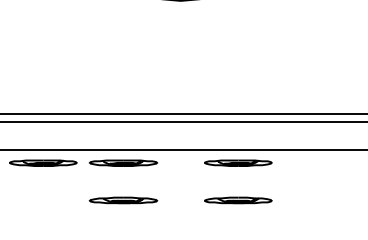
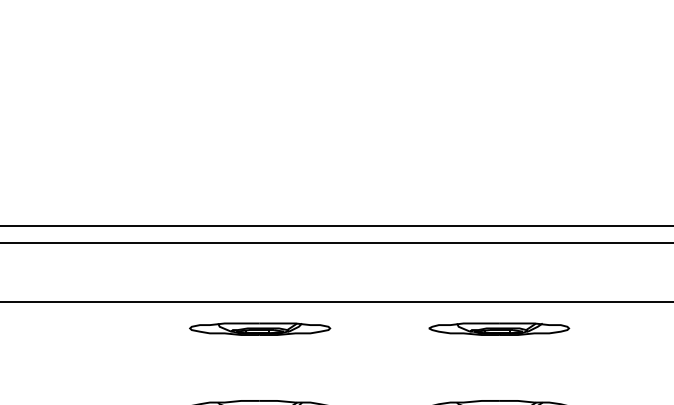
part: (43, 162) -> (93, 327), removed

